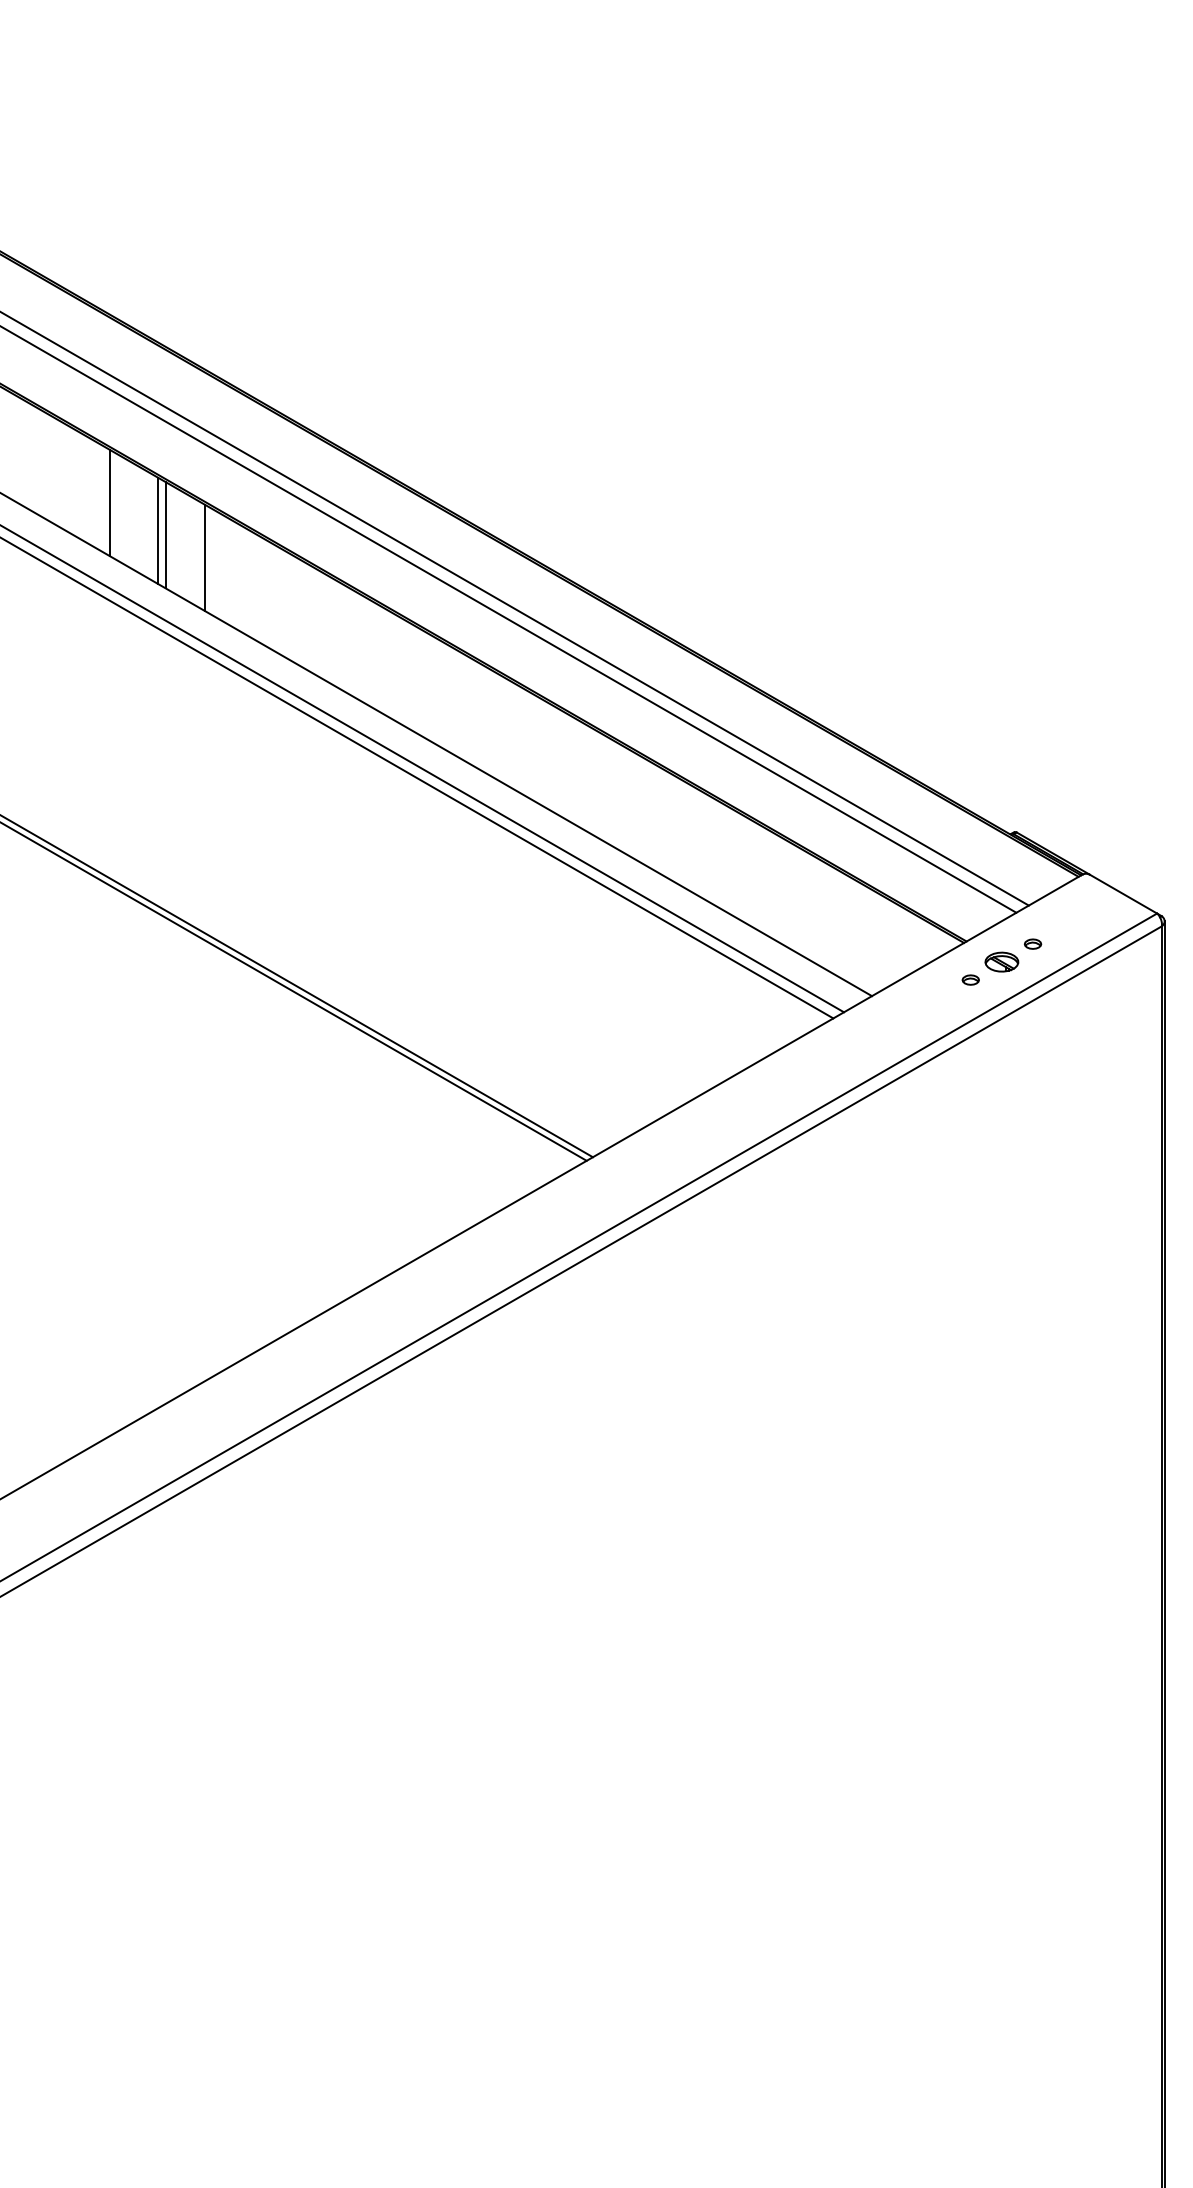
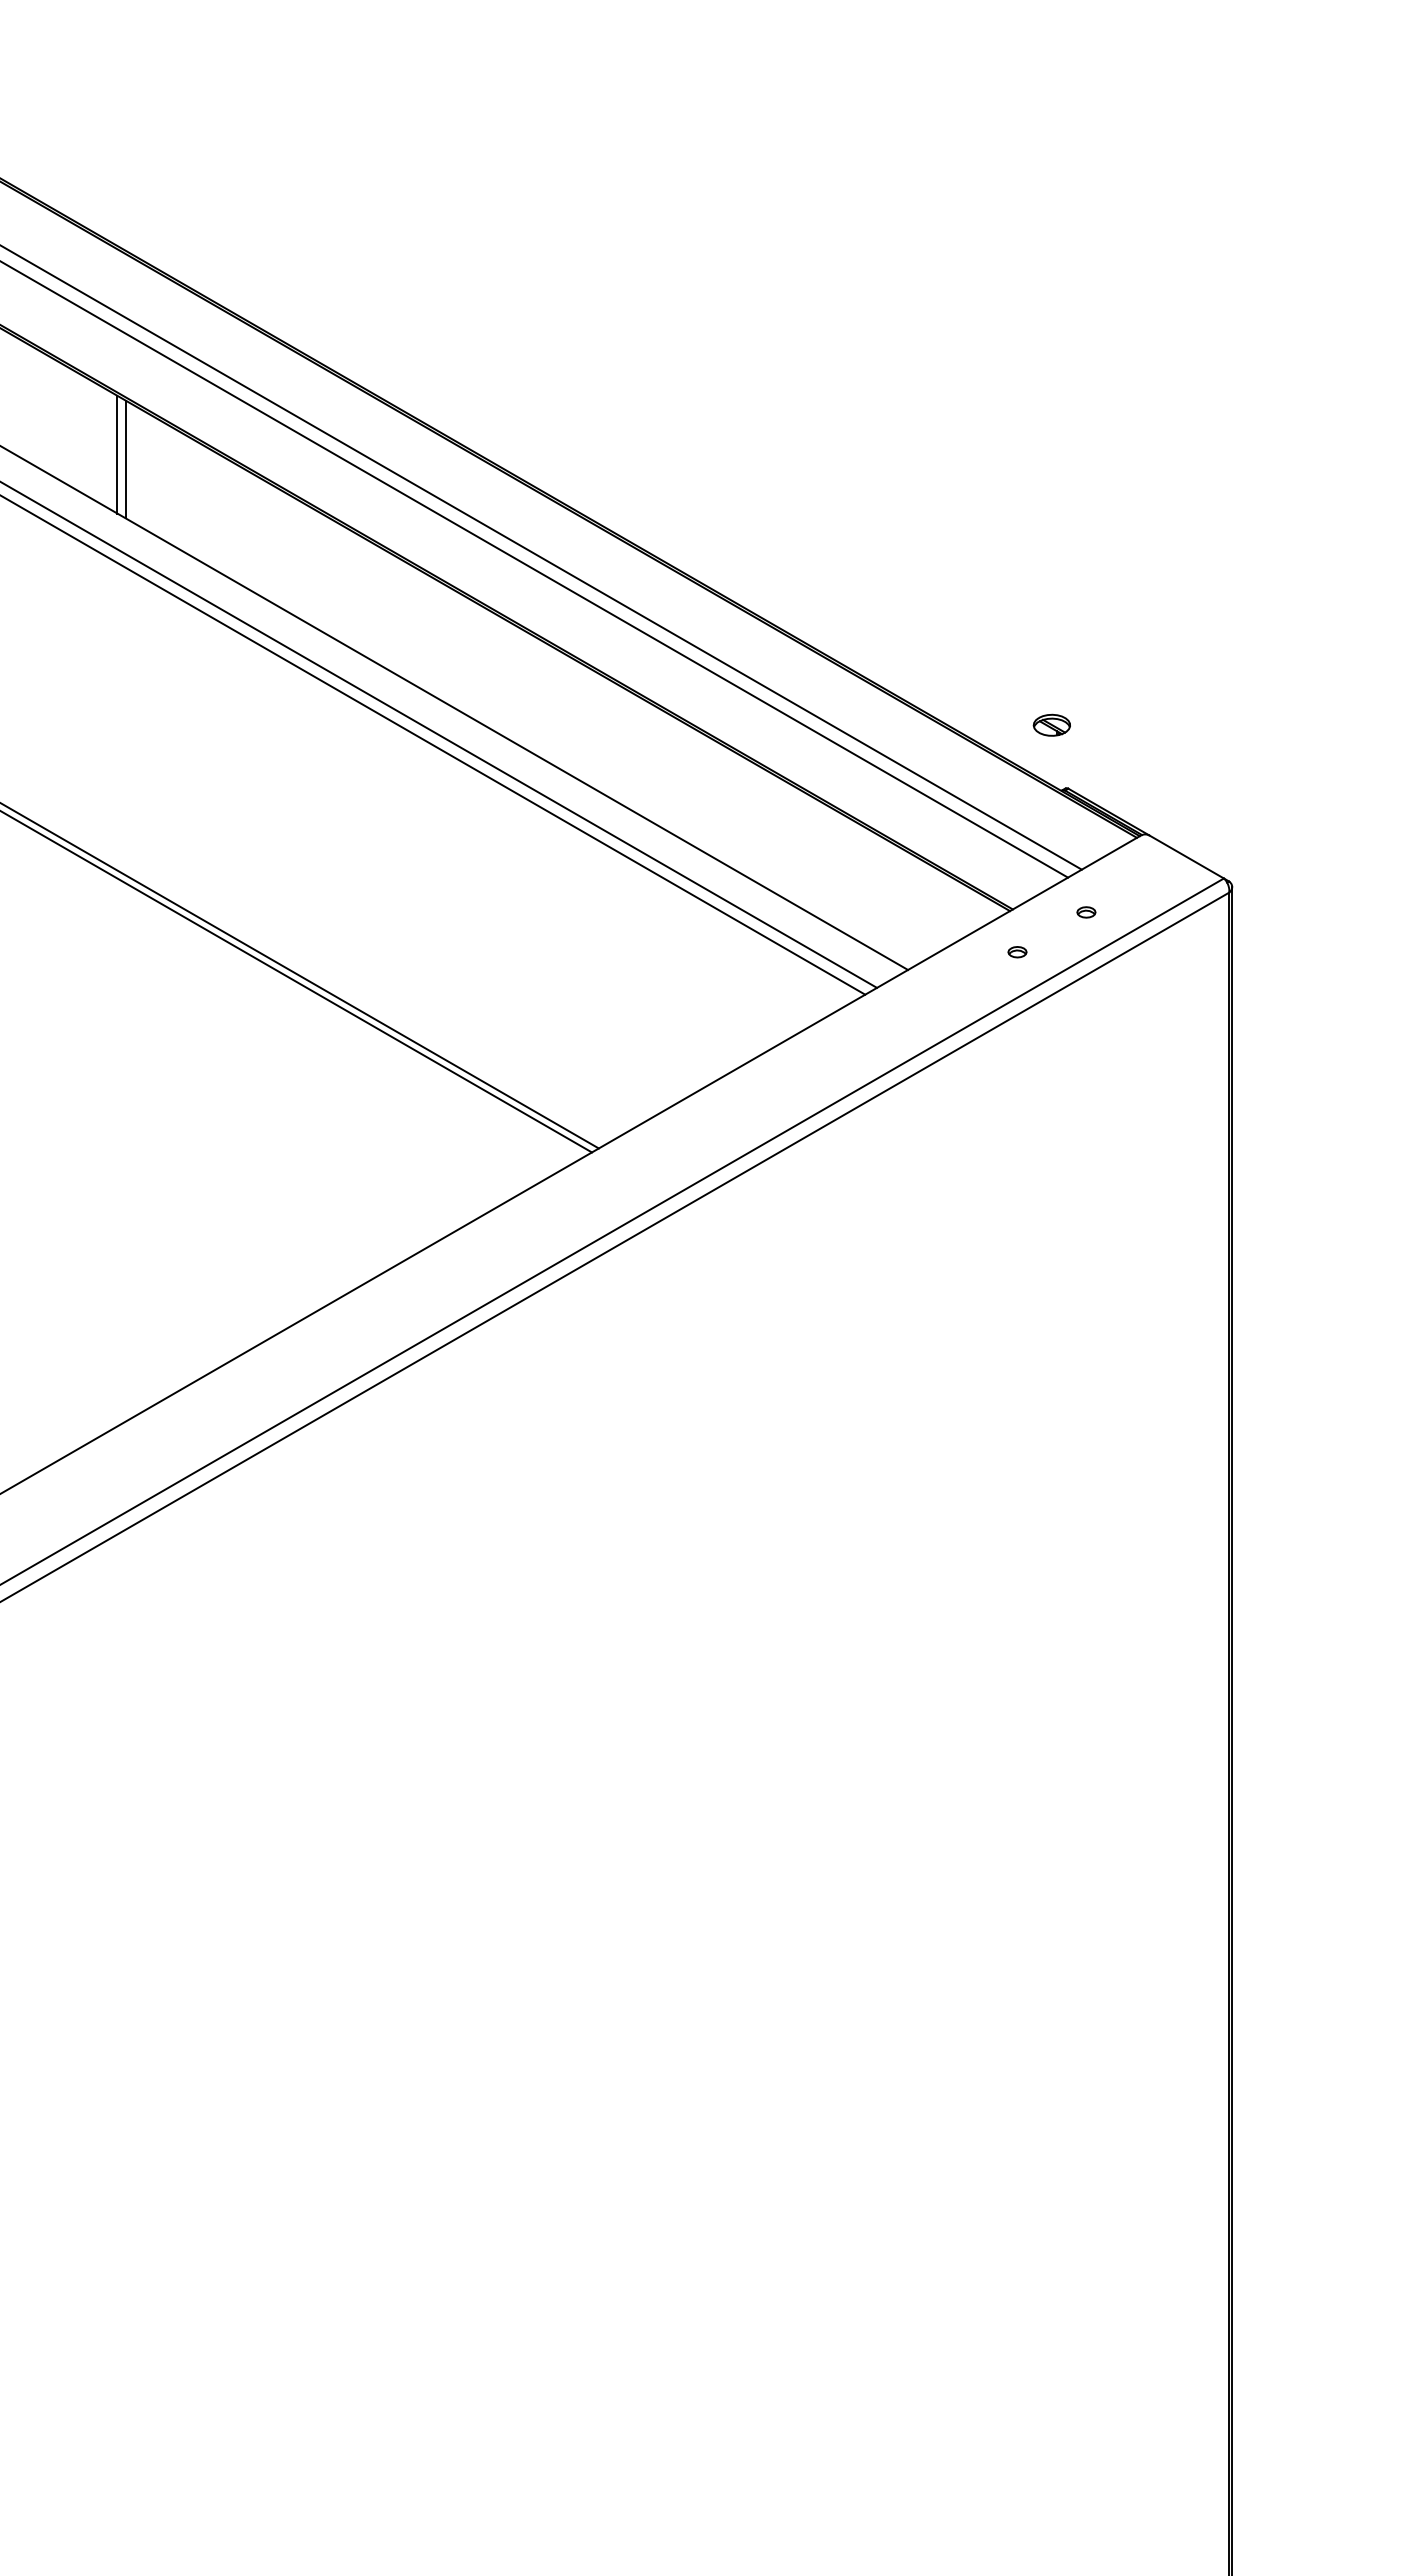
line: (109, 502) -> (63, 423), removed
line: (205, 557) -> (169, 484), removed
part: (1001, 961) -> (1051, 724), moved

